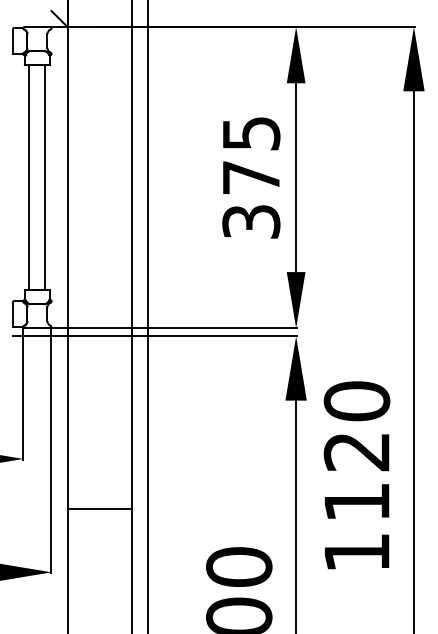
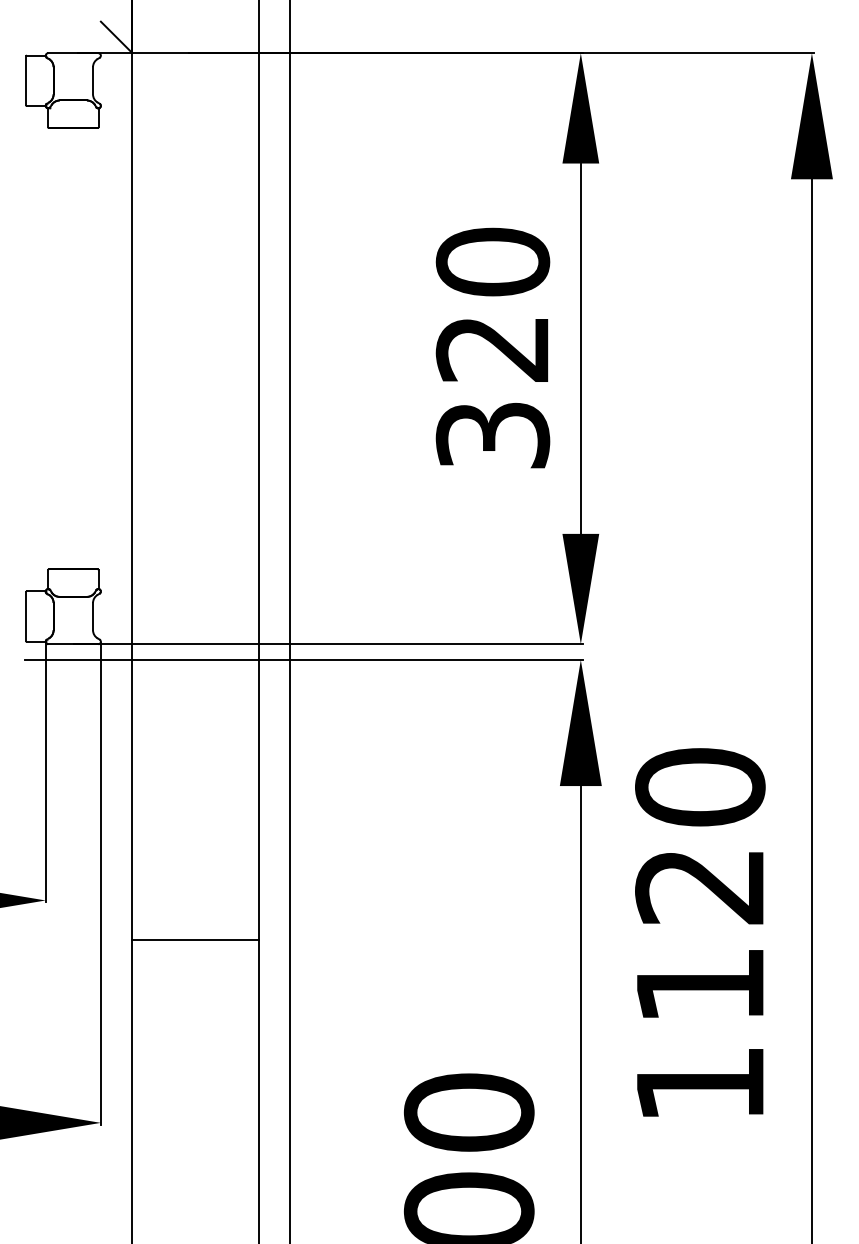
text: (251, 155) -> (493, 305), 375 -> 320
line: (29, 177) -> (57, 348), removed
line: (45, 177) -> (89, 348), removed
line: (99, 509) -> (195, 940), moved

